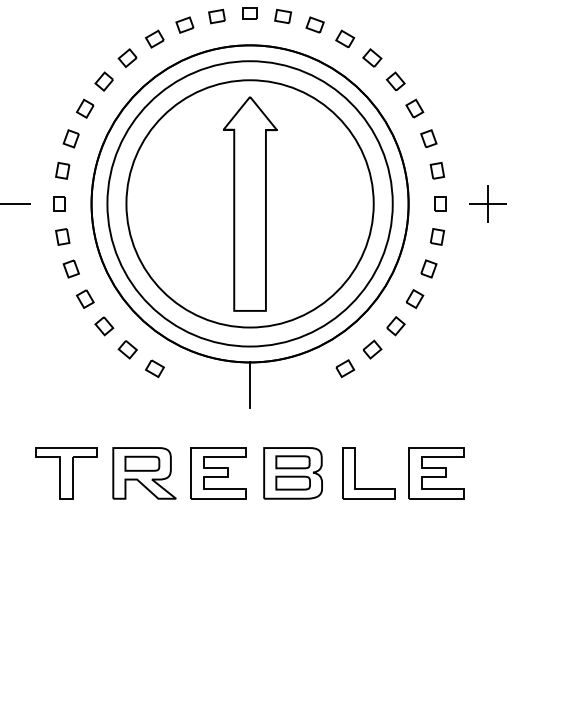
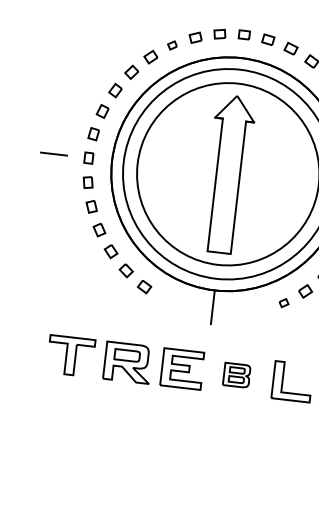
part: (154, 38) -> (172, 45), size x0.7
part: (345, 368) -> (284, 302), size x0.7
part: (292, 473) -> (236, 375), size x0.6

